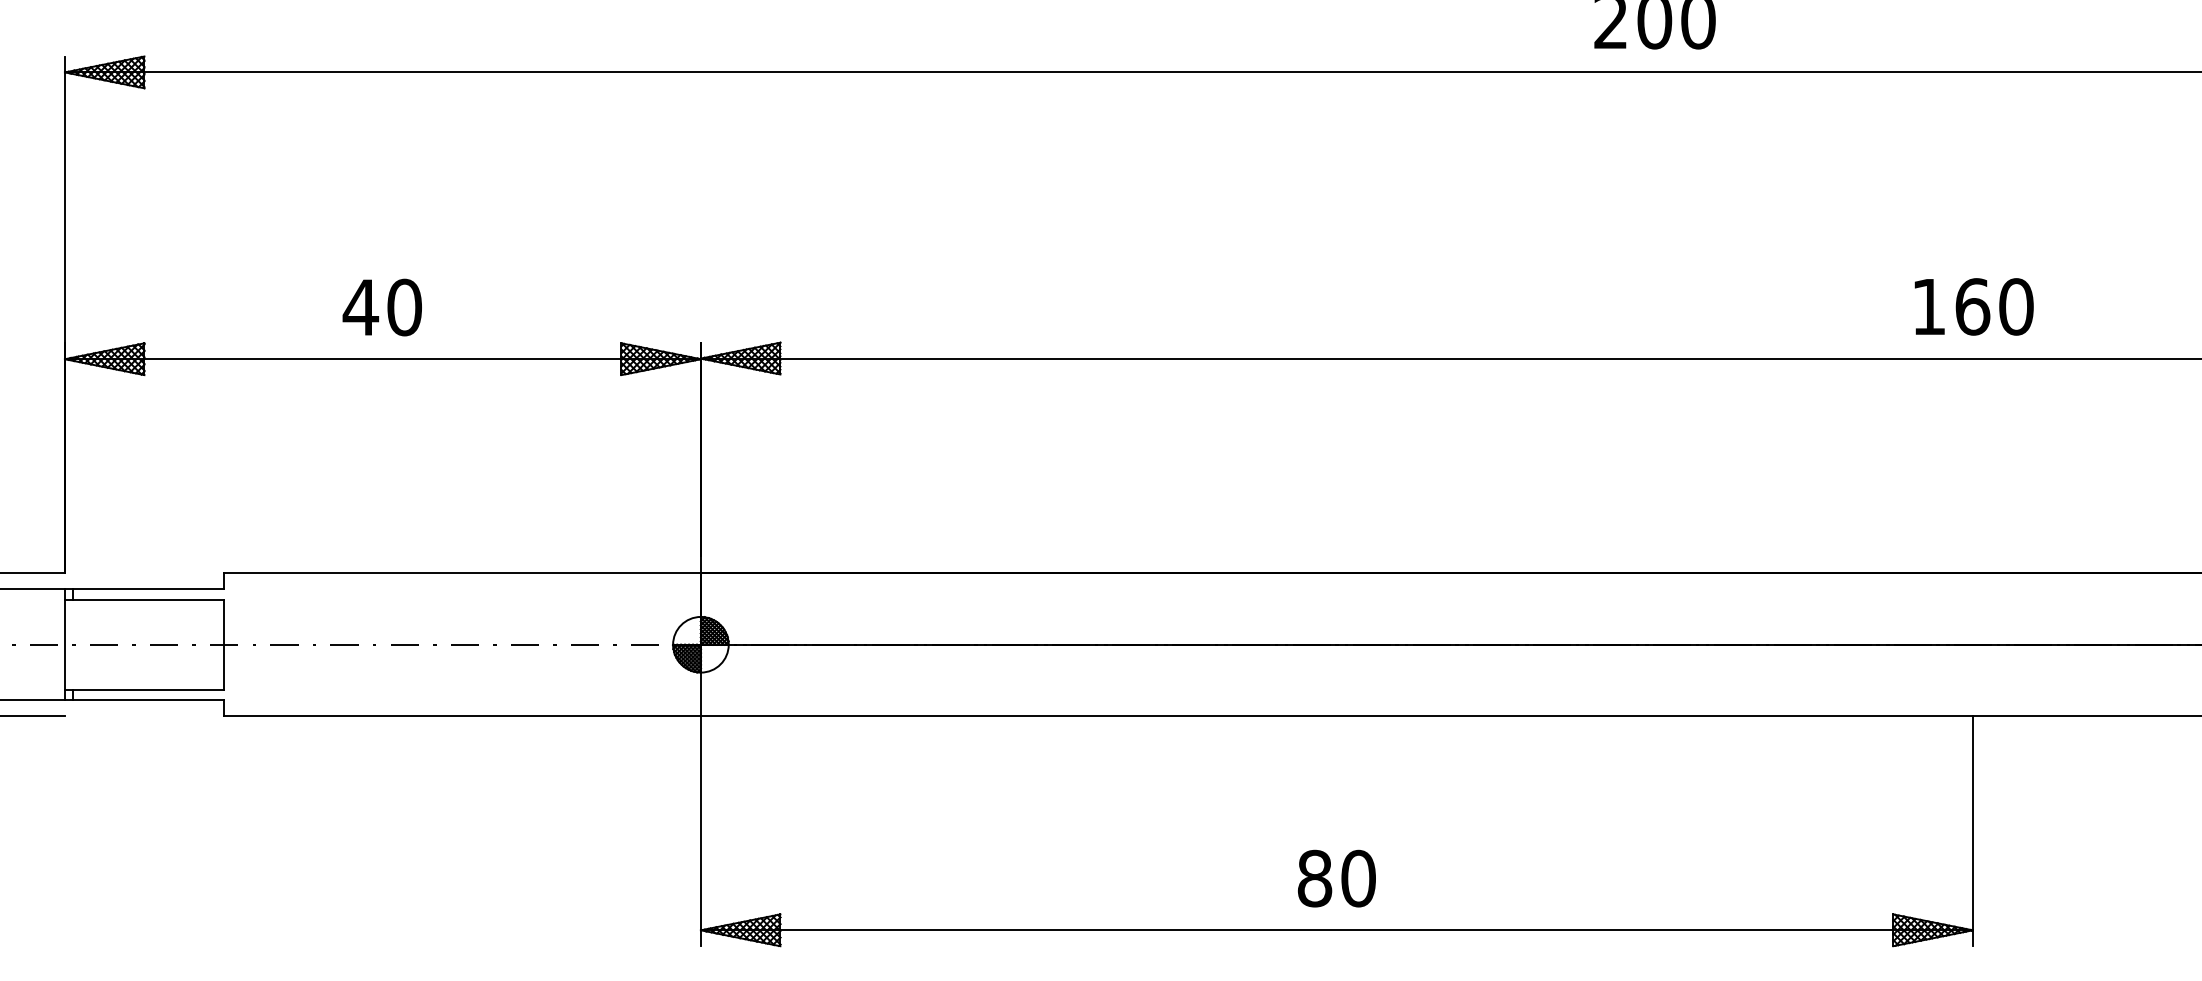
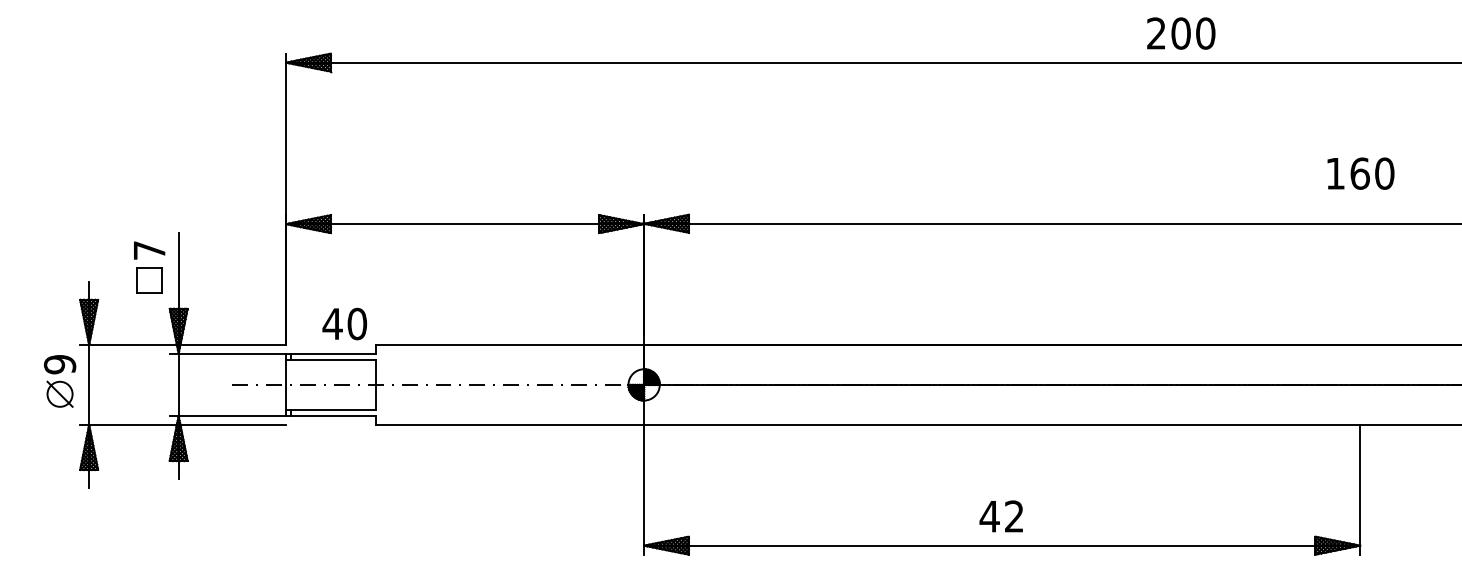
text: (381, 306) -> (344, 323), moved
text: (1973, 306) -> (1360, 173), moved
text: (1335, 878) -> (1001, 516), 80 -> 42

